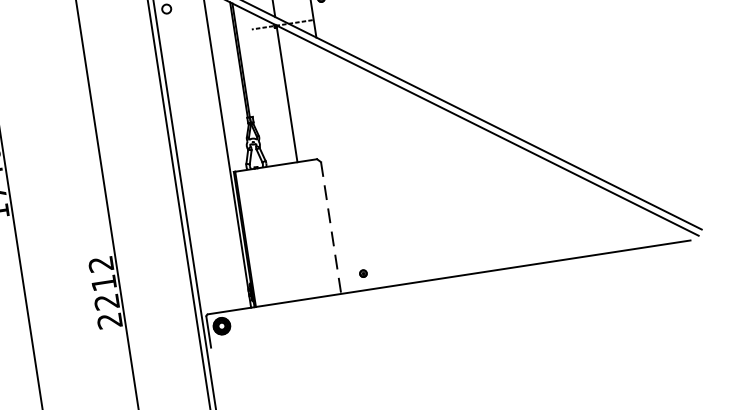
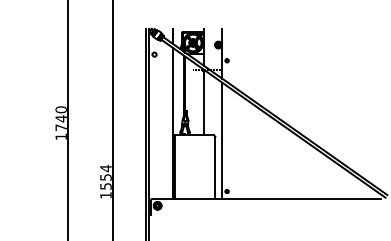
line: (337, 167) -> (222, 140), added
line: (331, 229) -> (215, 168), dashed -> solid
text: (104, 291) -> (105, 181), 2212 -> 1554

